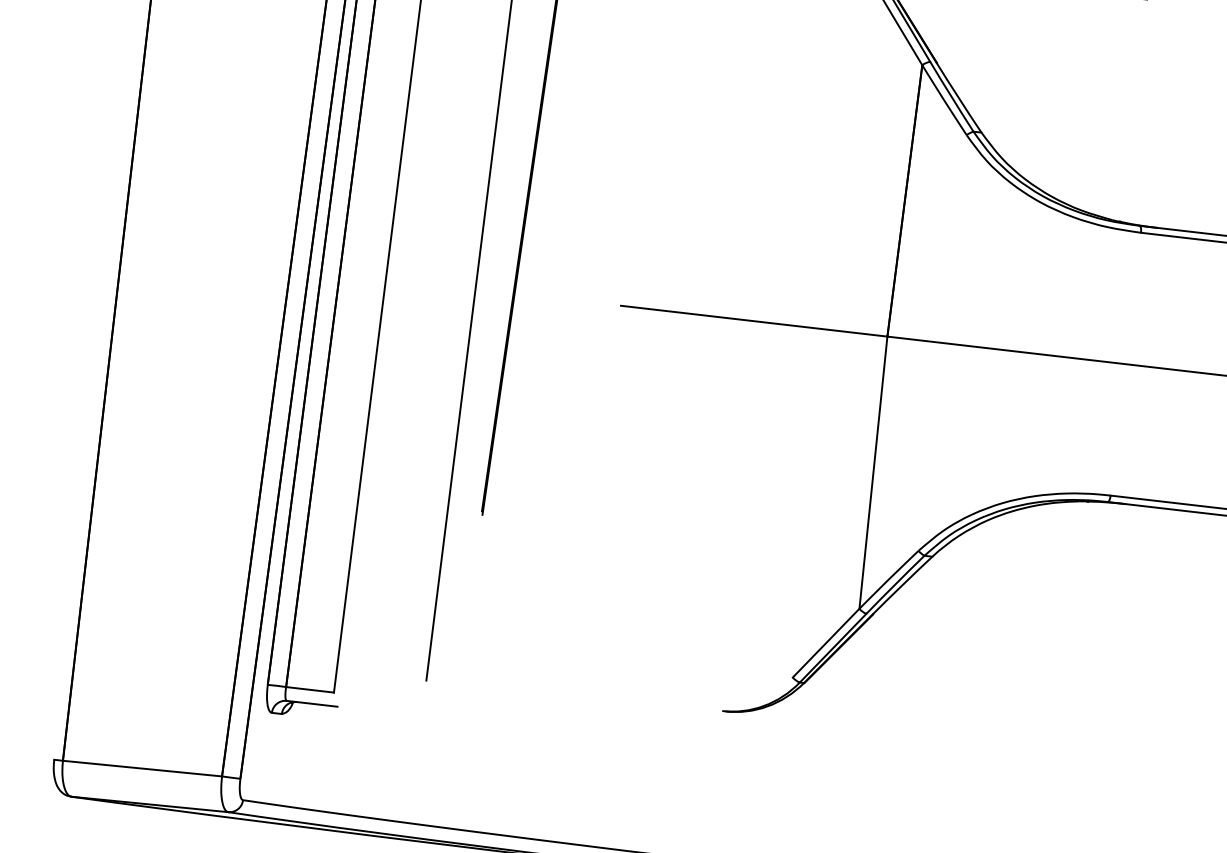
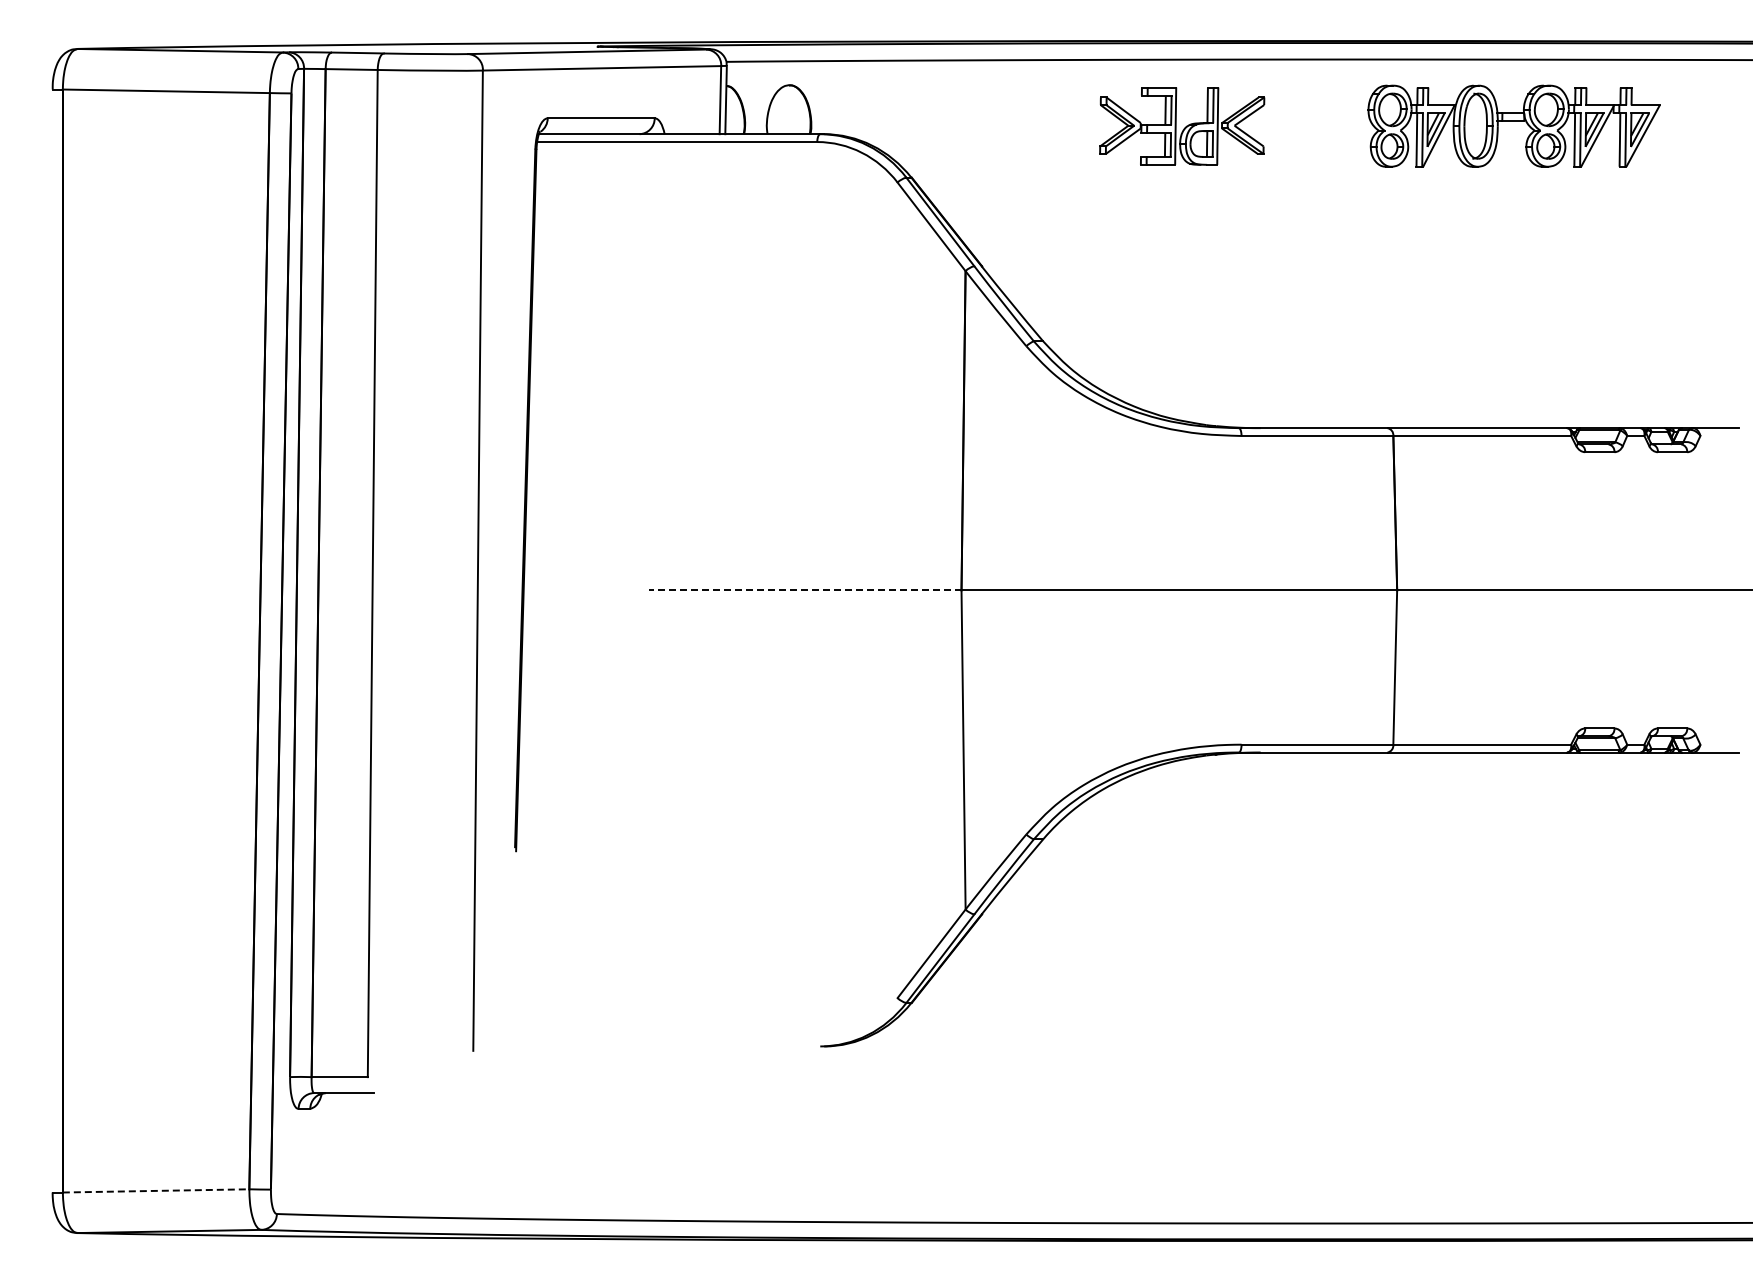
line: (753, 321) -> (804, 590), solid -> dashed
line: (142, 768) -> (156, 1190), solid -> dashed

